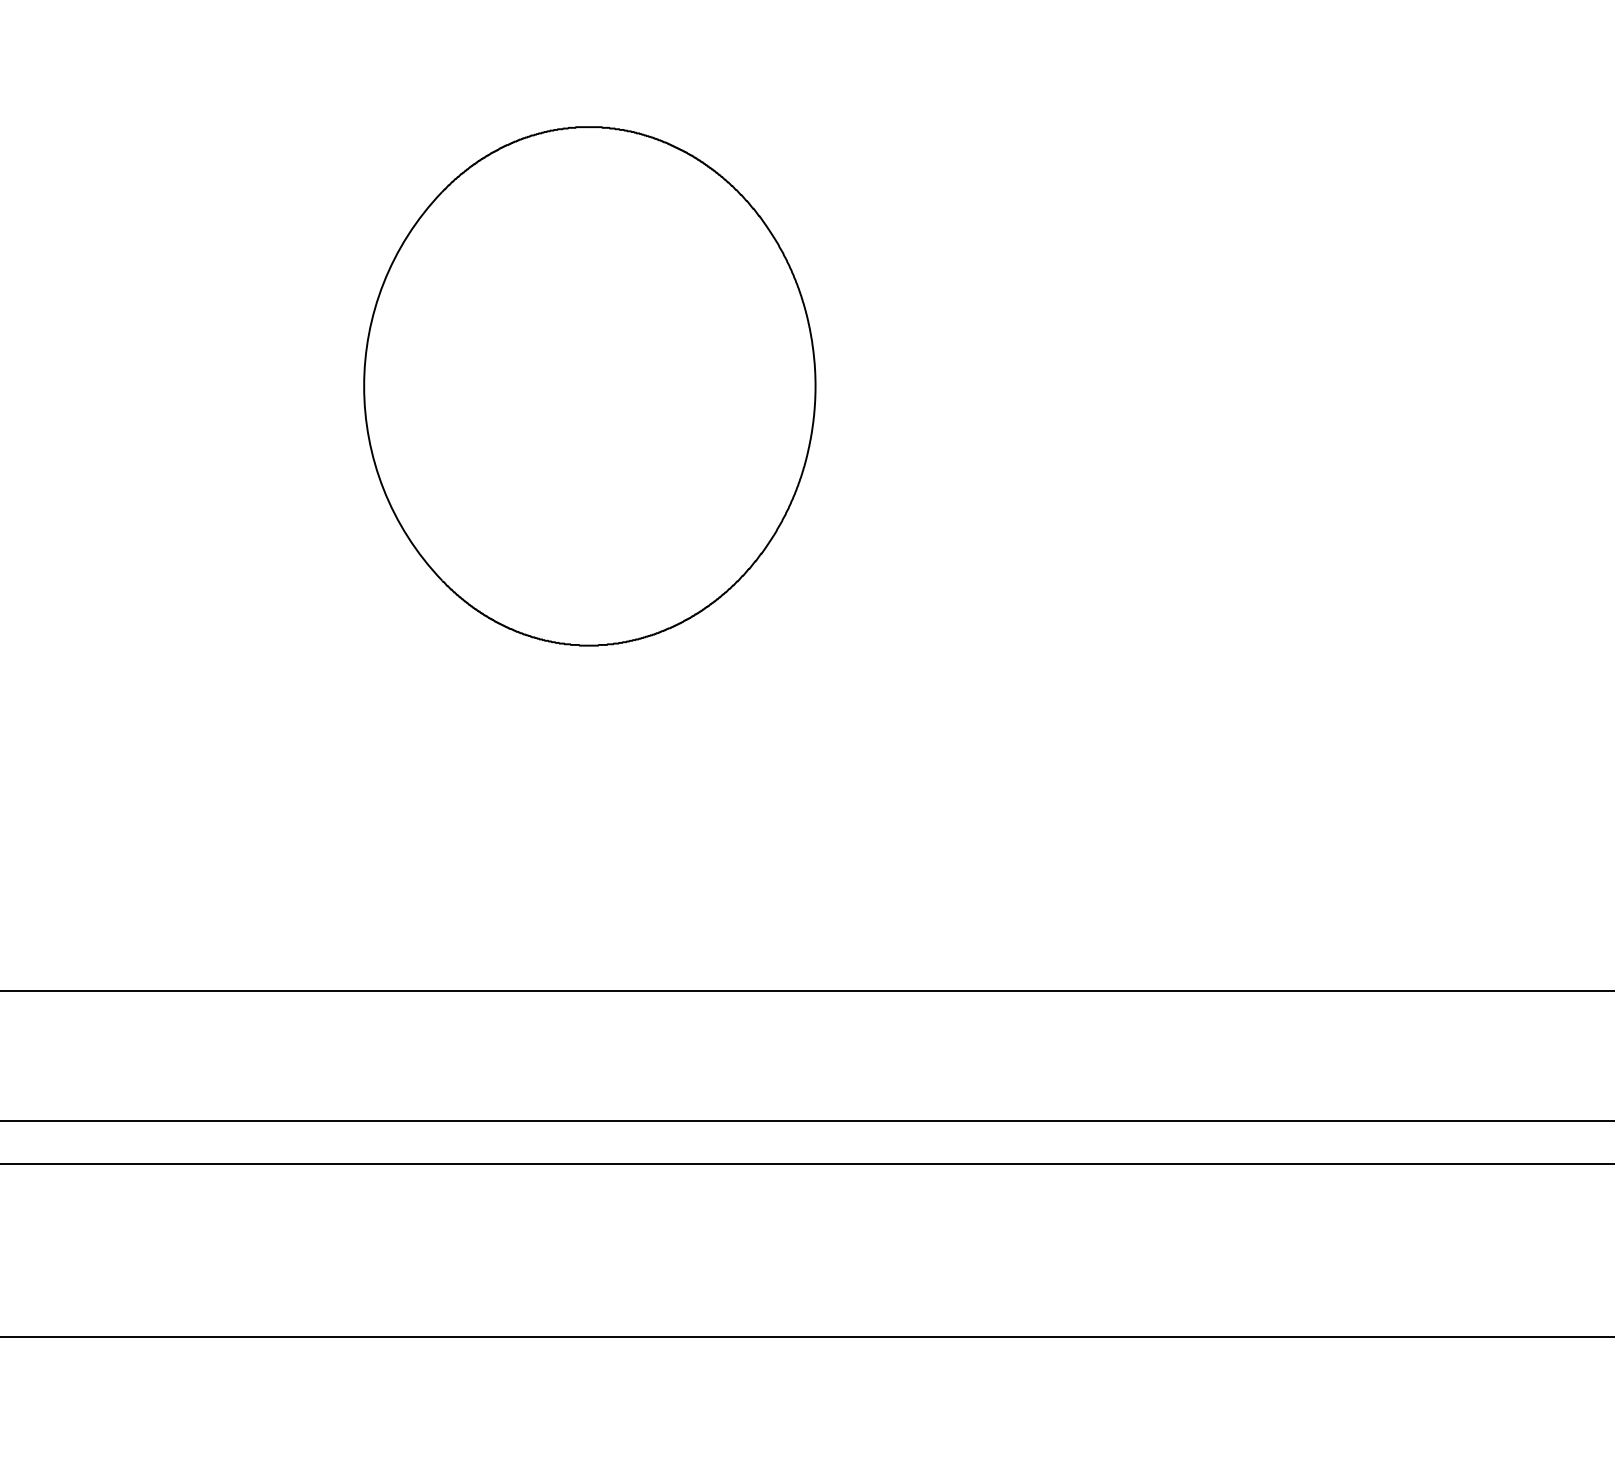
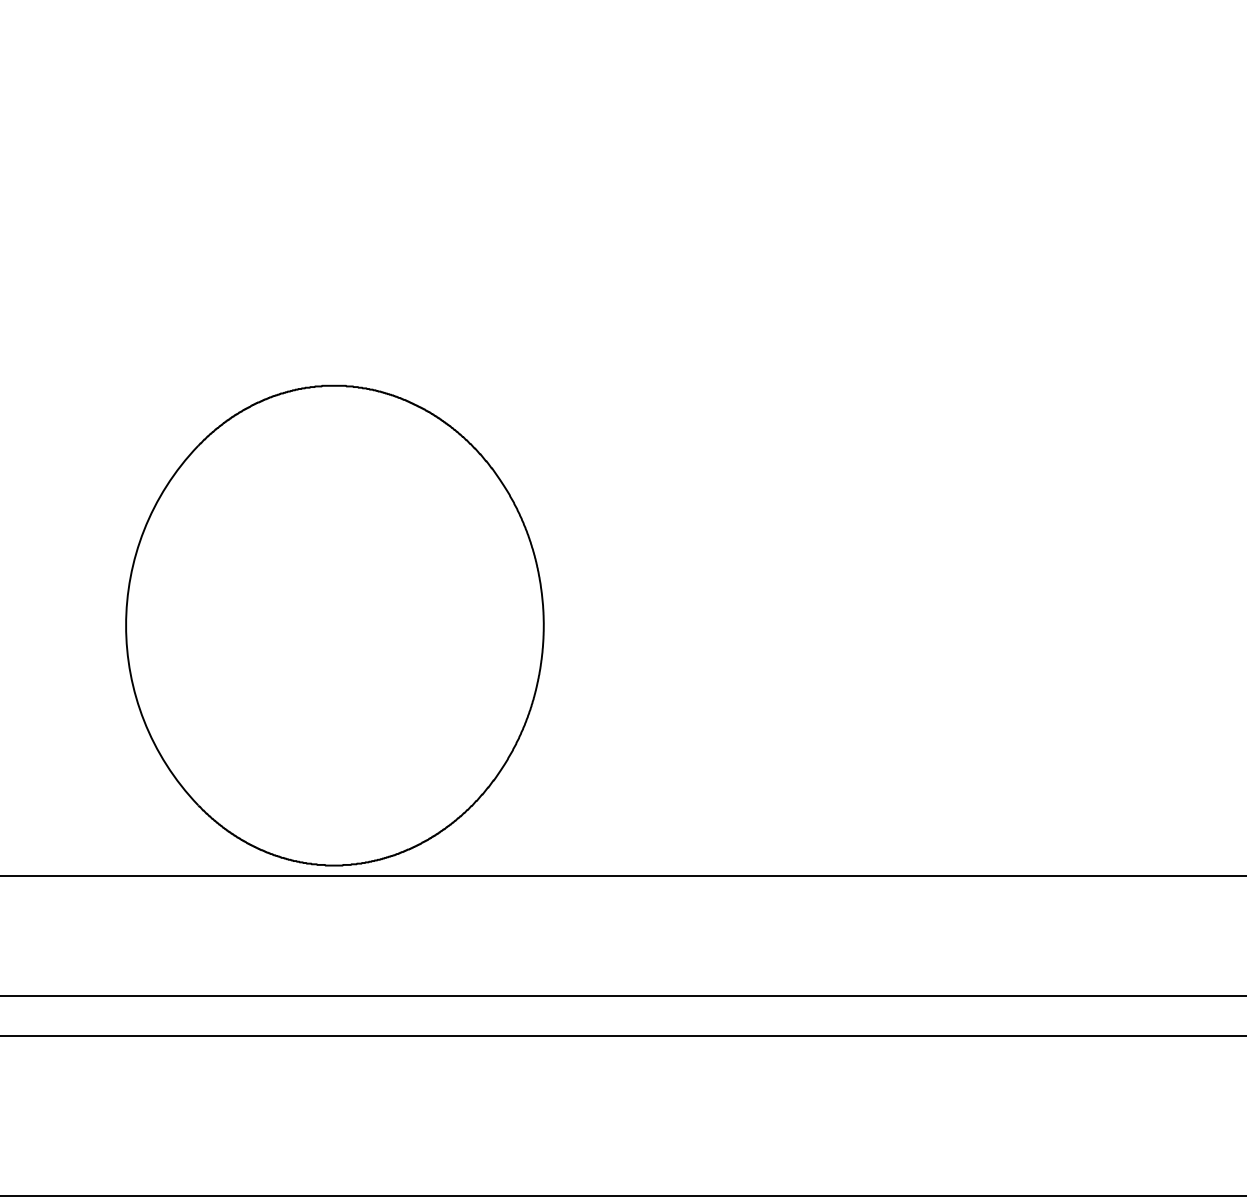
part: (589, 386) -> (334, 625), moved

